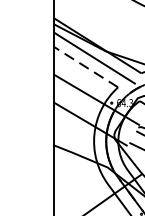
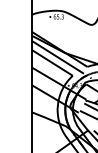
line: (85, 66) -> (52, 62), dashed -> solid

